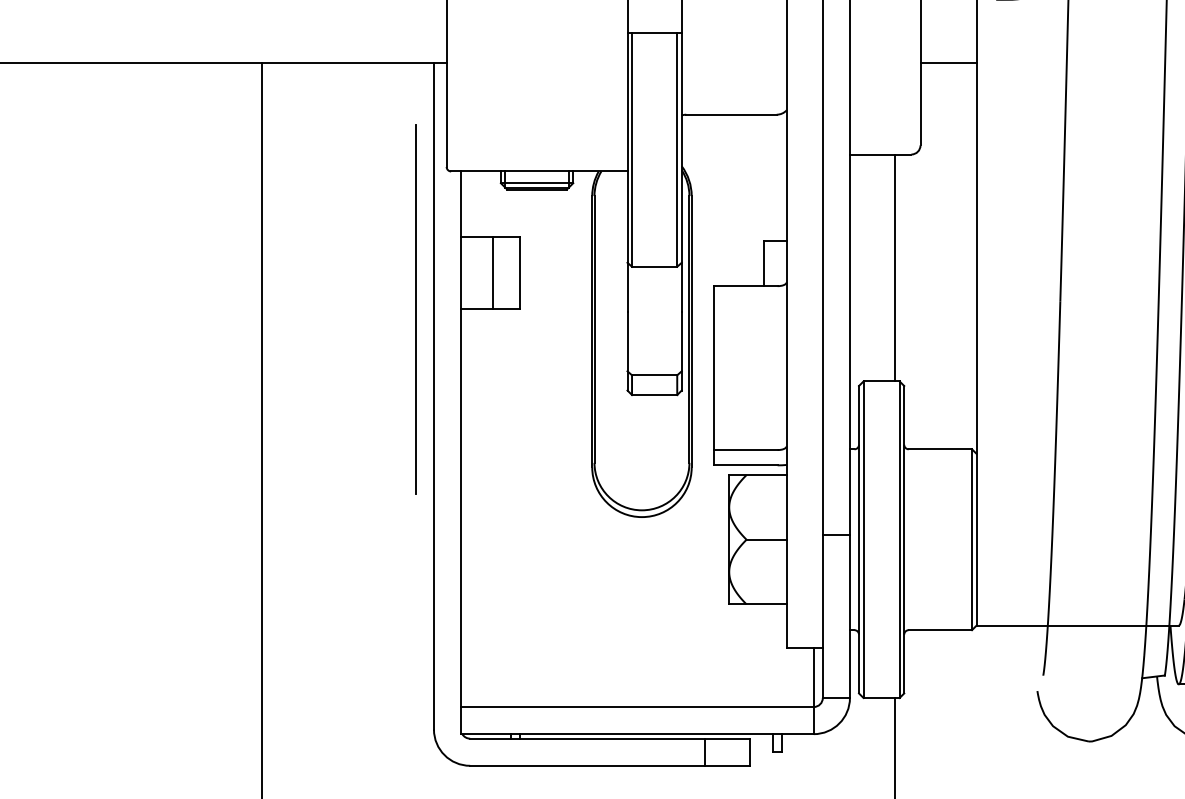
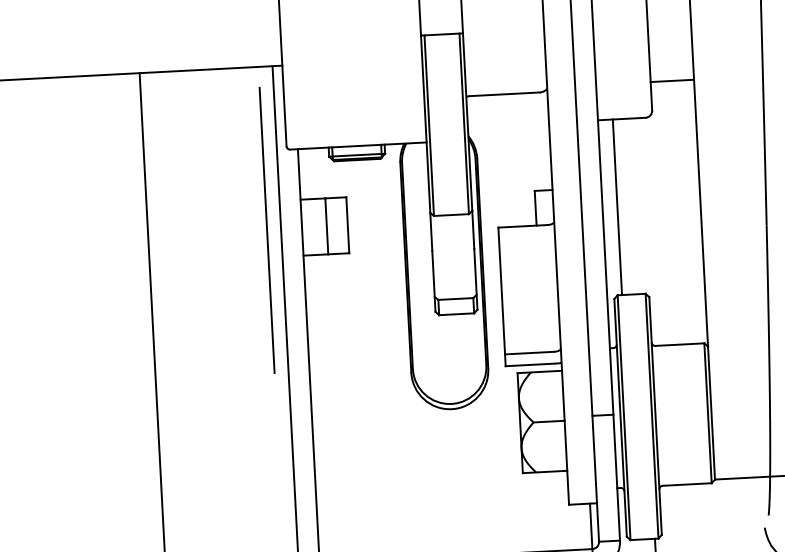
line: (948, 62) -> (672, 80), moved
line: (895, 267) -> (617, 206), moved
line: (415, 309) -> (266, 230), moved

